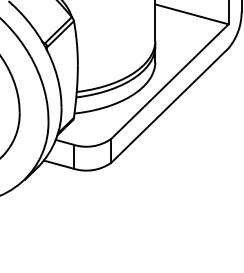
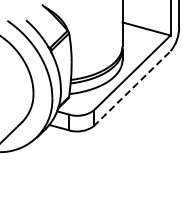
line: (170, 105) -> (132, 88), solid -> dashed

